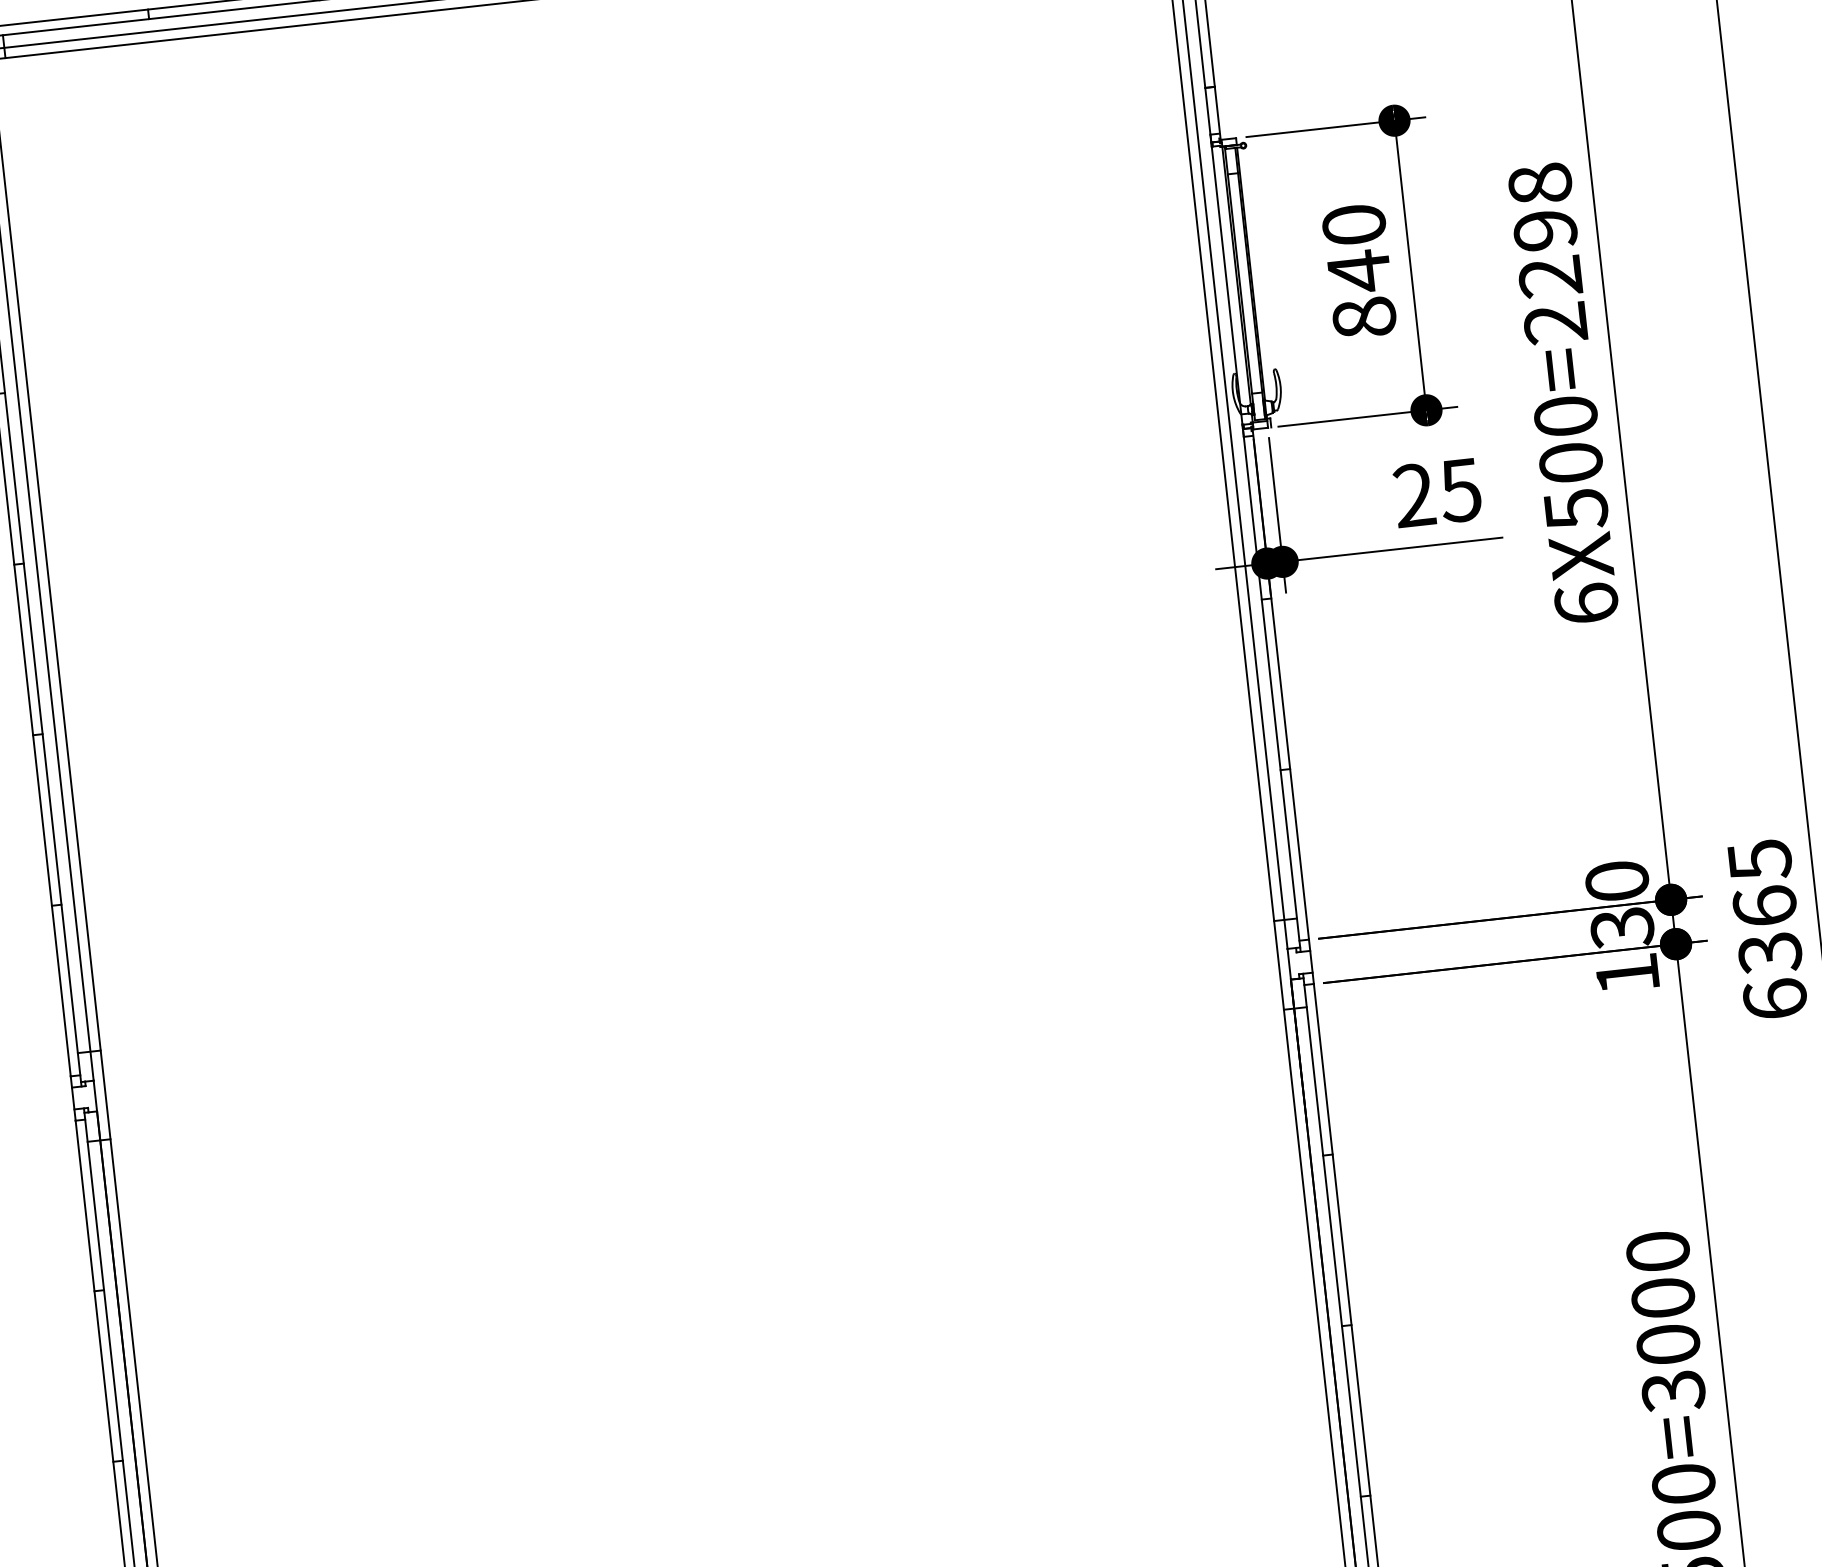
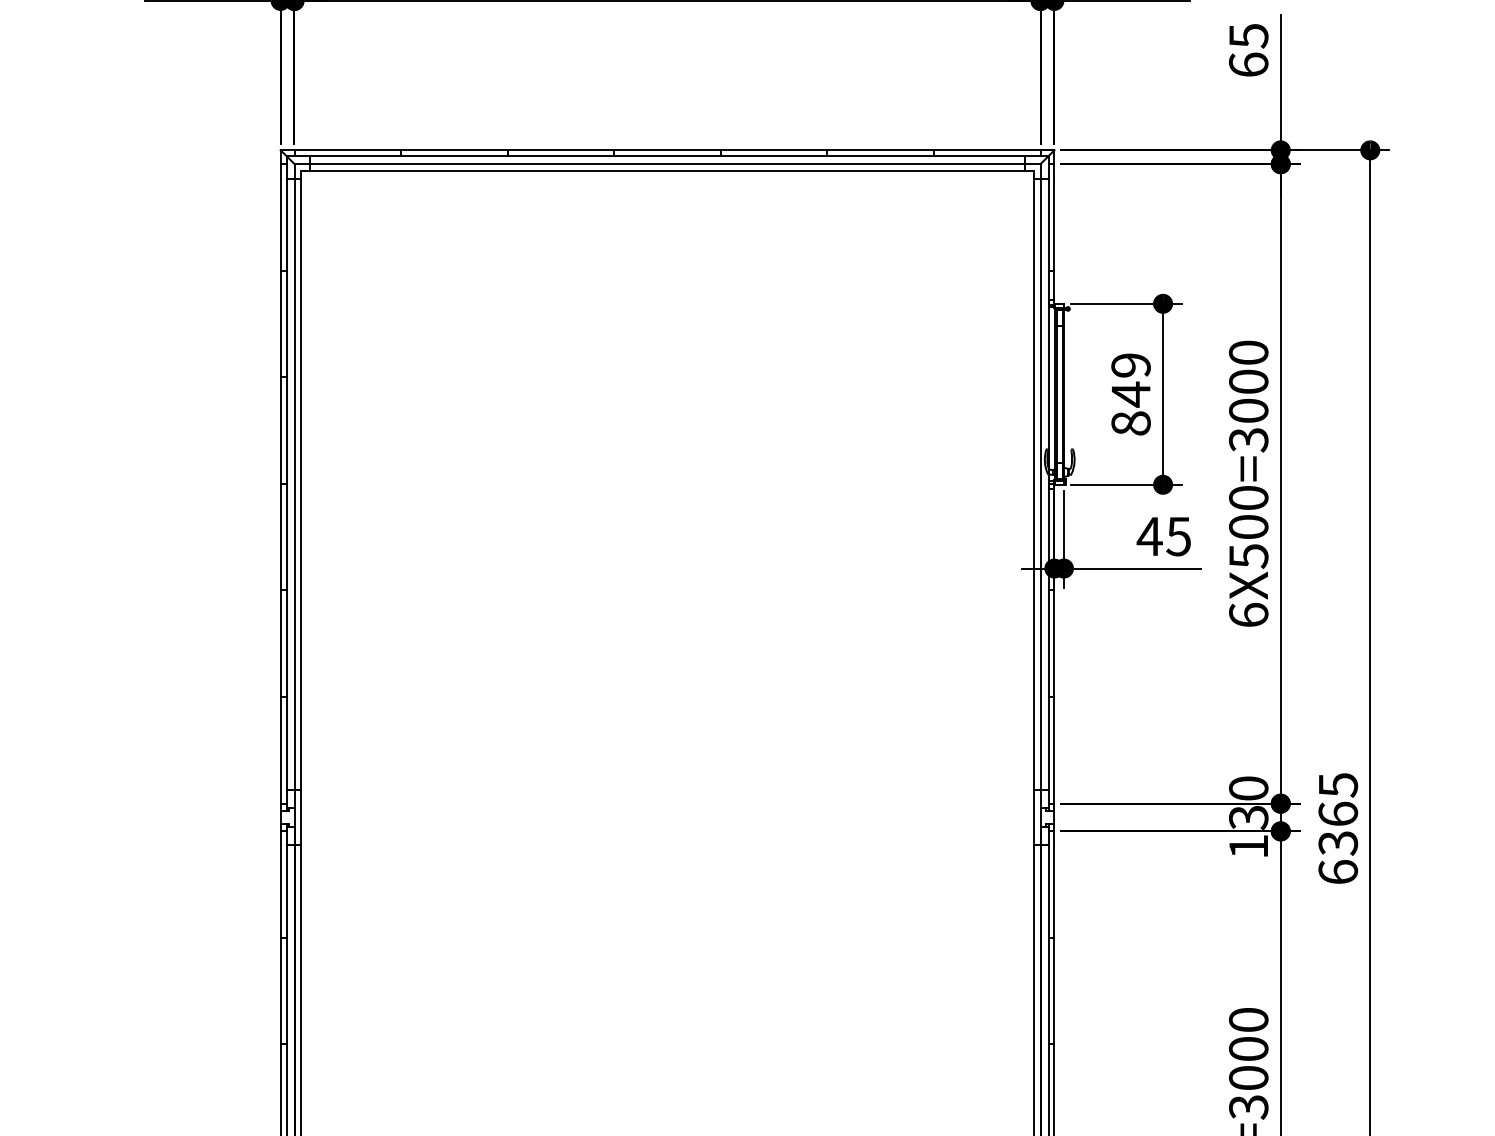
text: (1353, 225) -> (1130, 365), 840 -> 849
text: (1547, 253) -> (1248, 396), 6X500=2298 -> 6X500=3000
text: (1413, 493) -> (1149, 535), 25 -> 45

